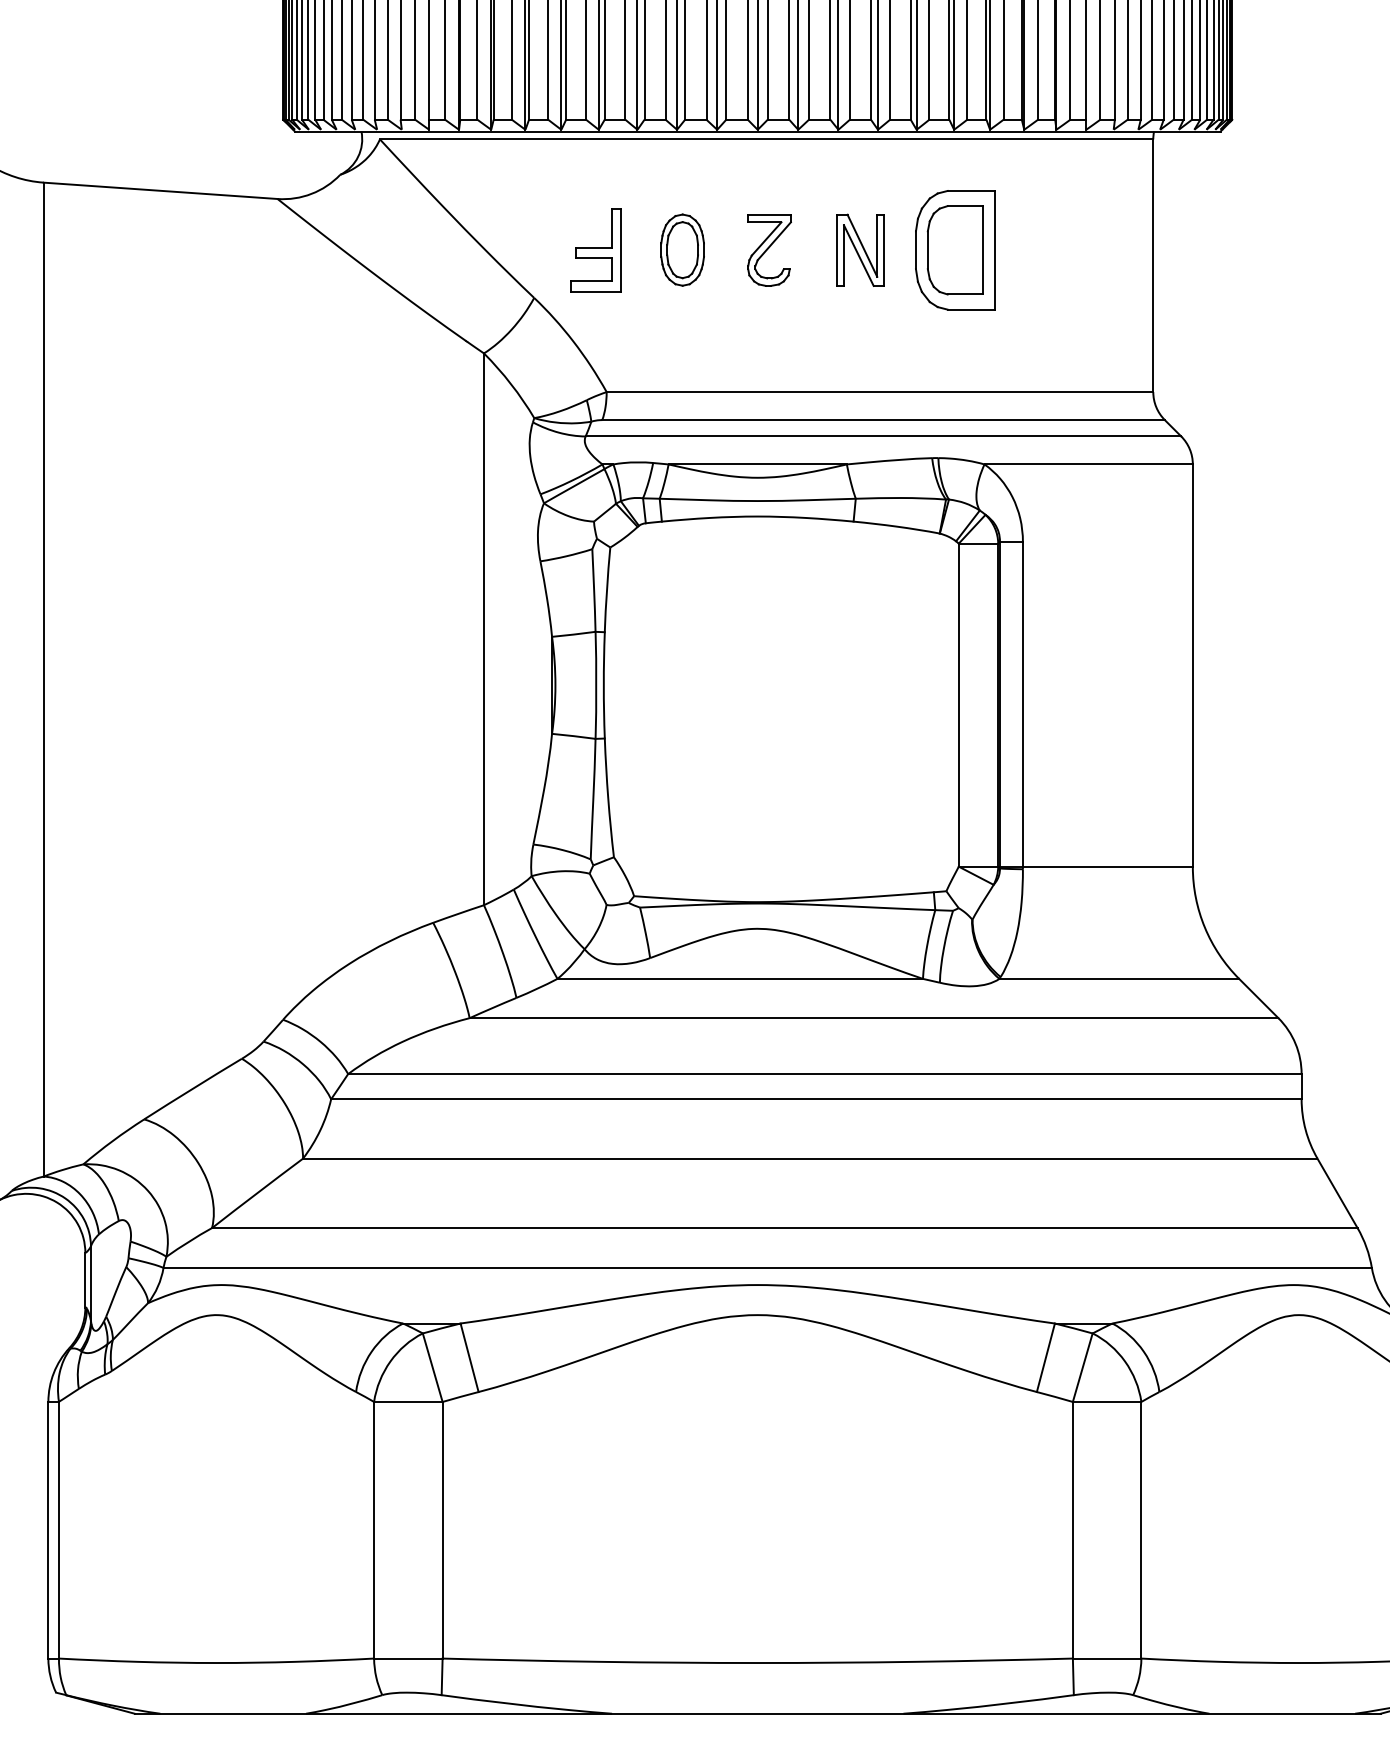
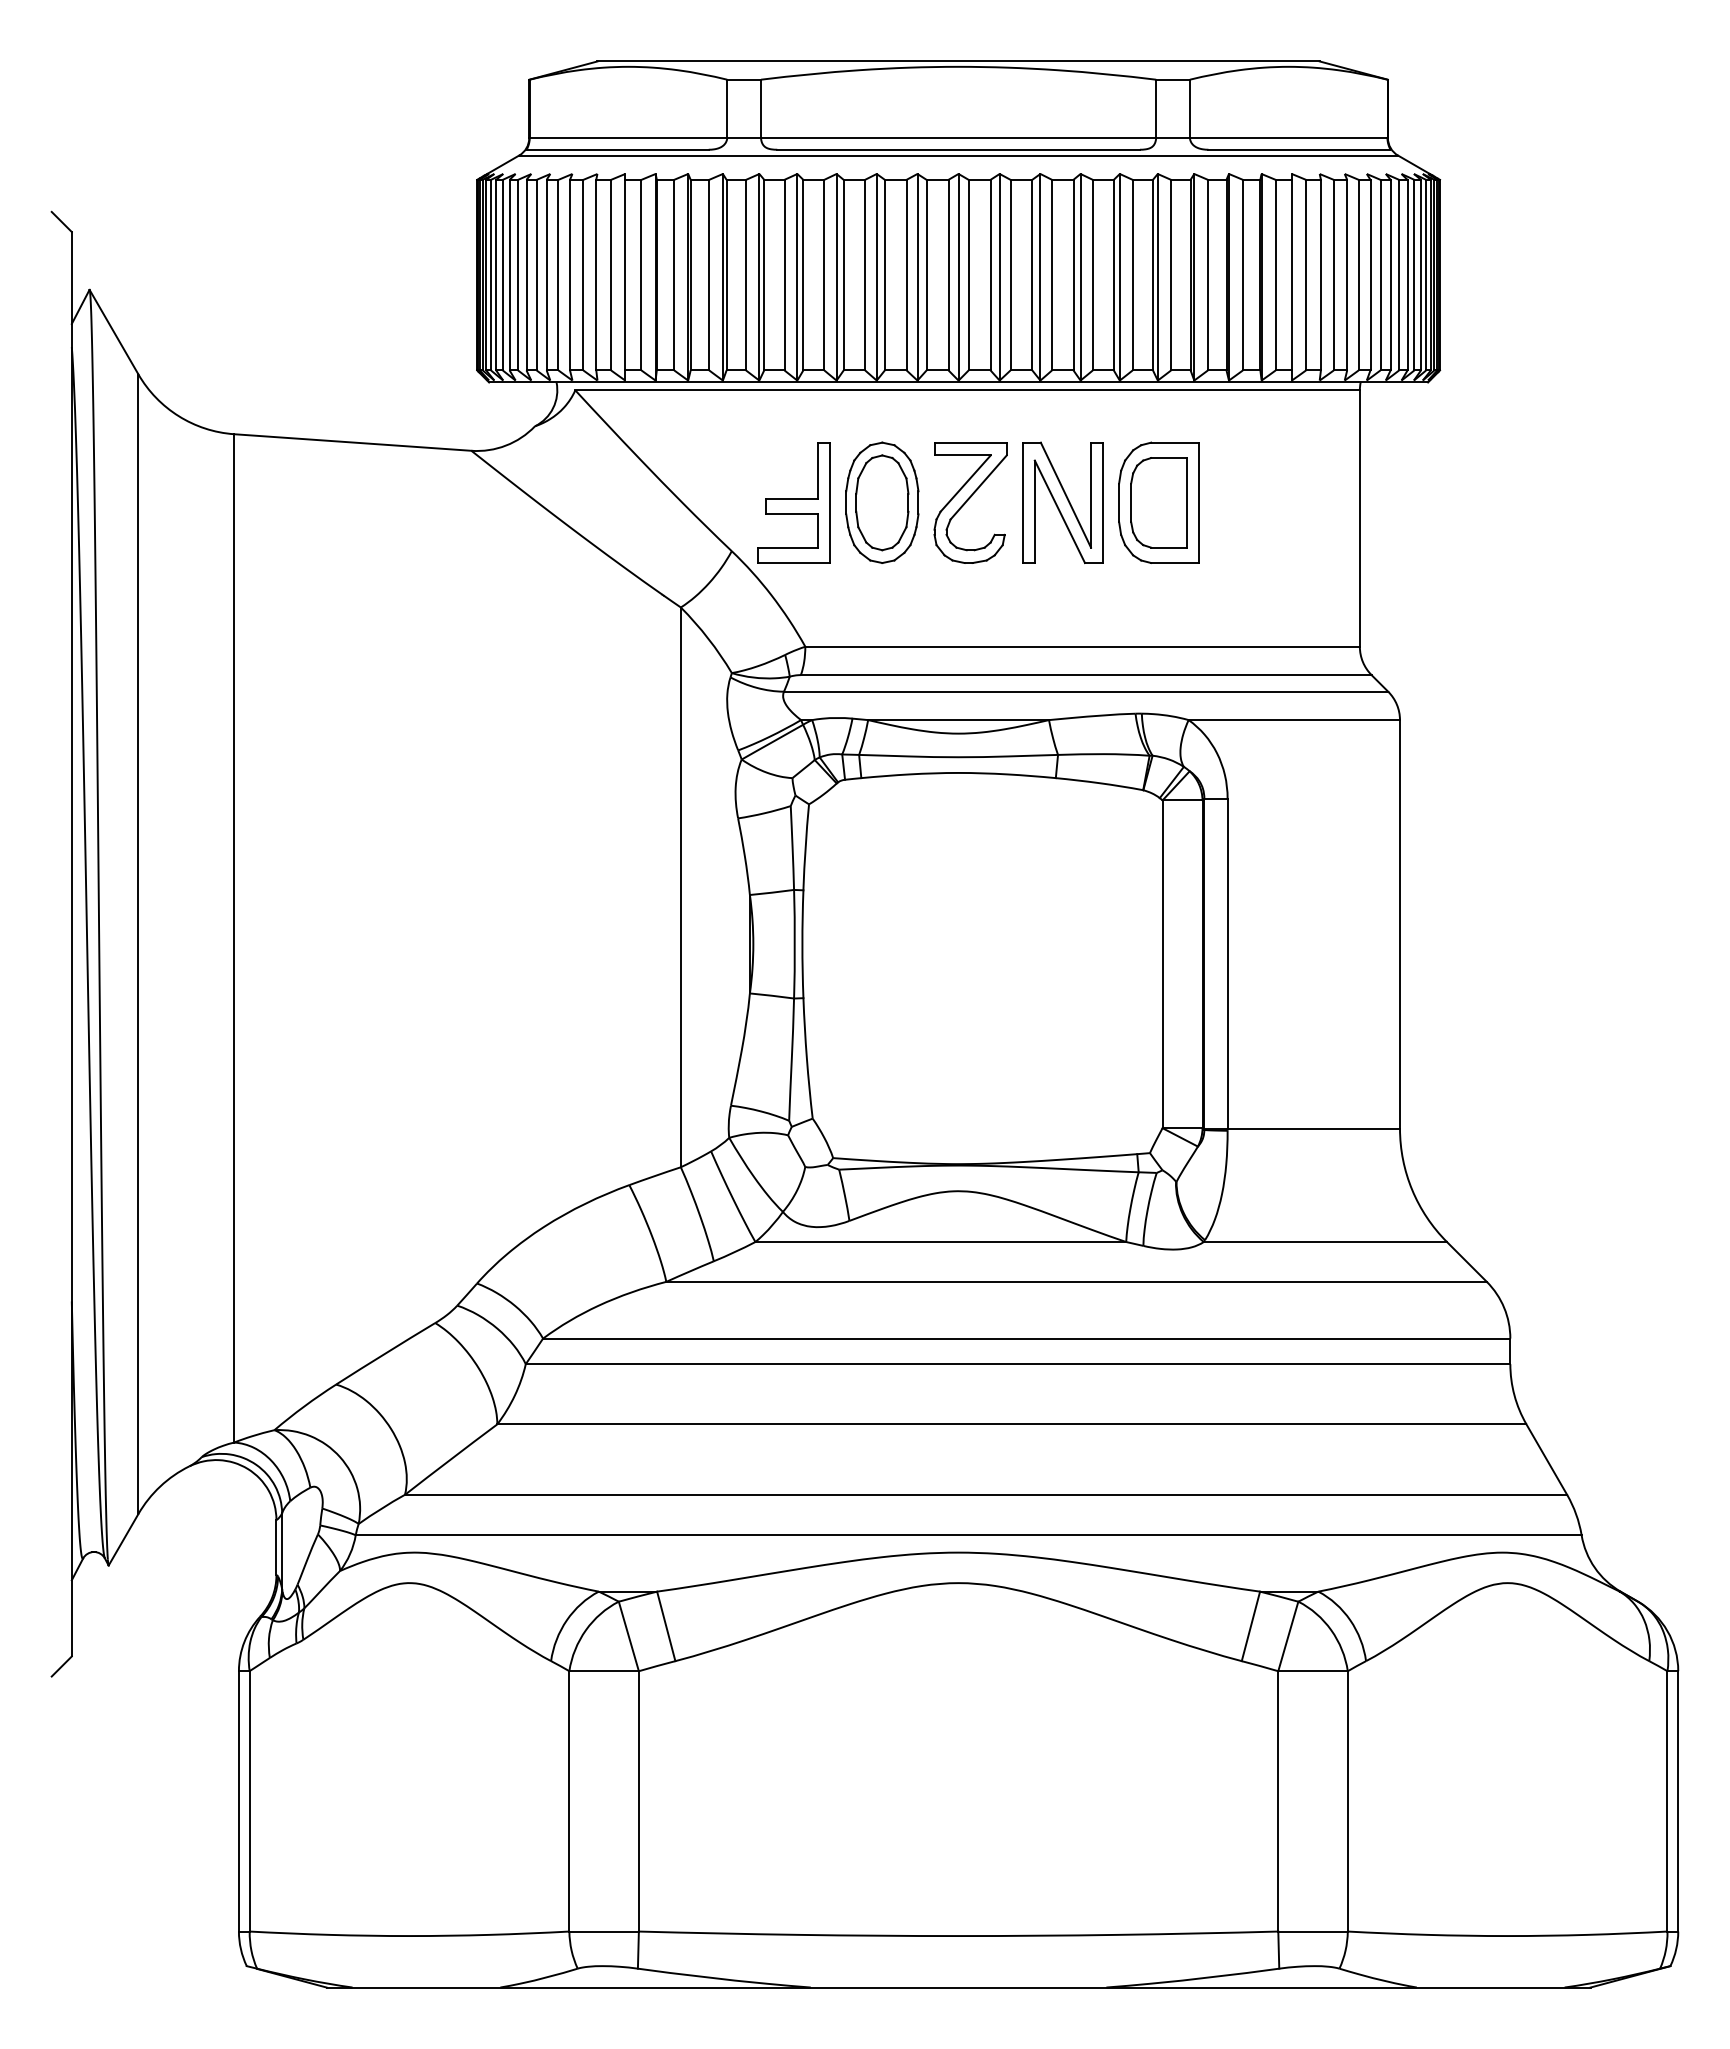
part: (595, 249) -> (793, 502), size x1.43
part: (682, 249) -> (882, 502), size x1.67
part: (769, 249) -> (970, 502), size x1.67
part: (860, 249) -> (1062, 502), size x1.67

